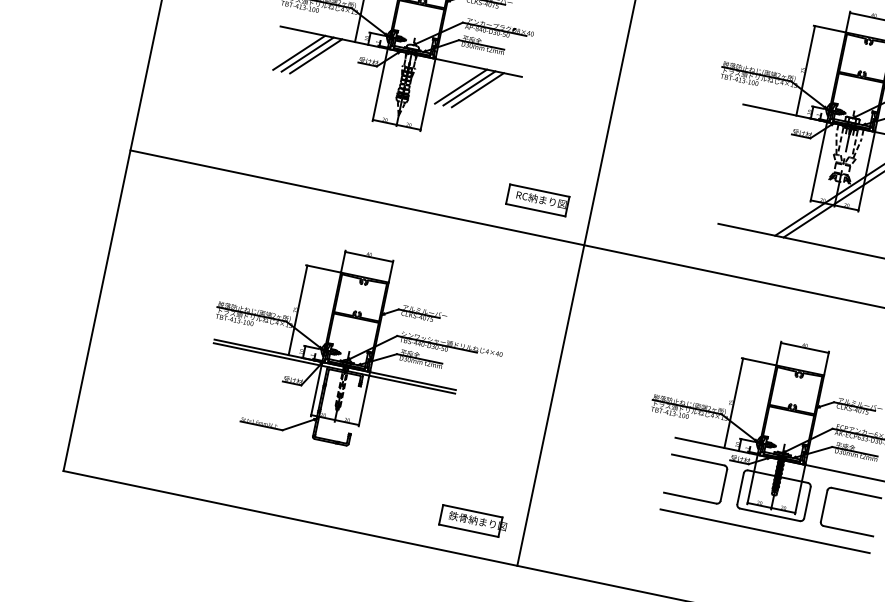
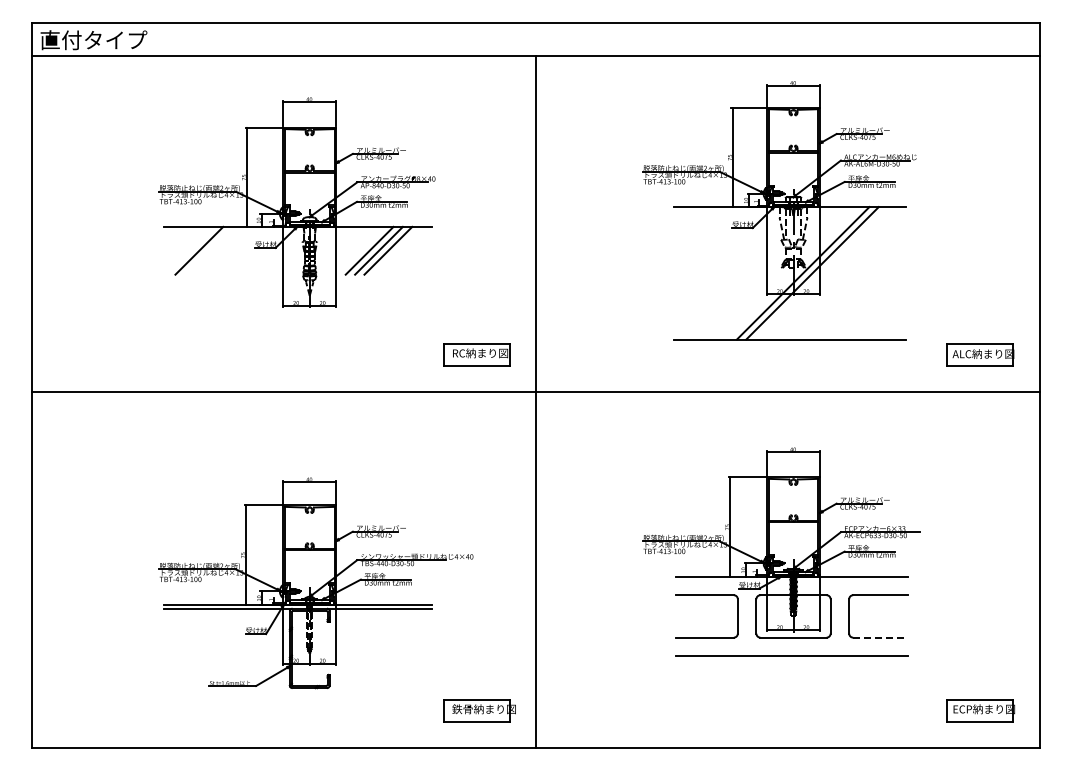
line: (298, 52) -> (189, 250), removed
line: (315, 56) -> (208, 250), removed
part: (355, 349) -> (315, 583), moved
line: (849, 531) -> (881, 637), solid -> dashed

